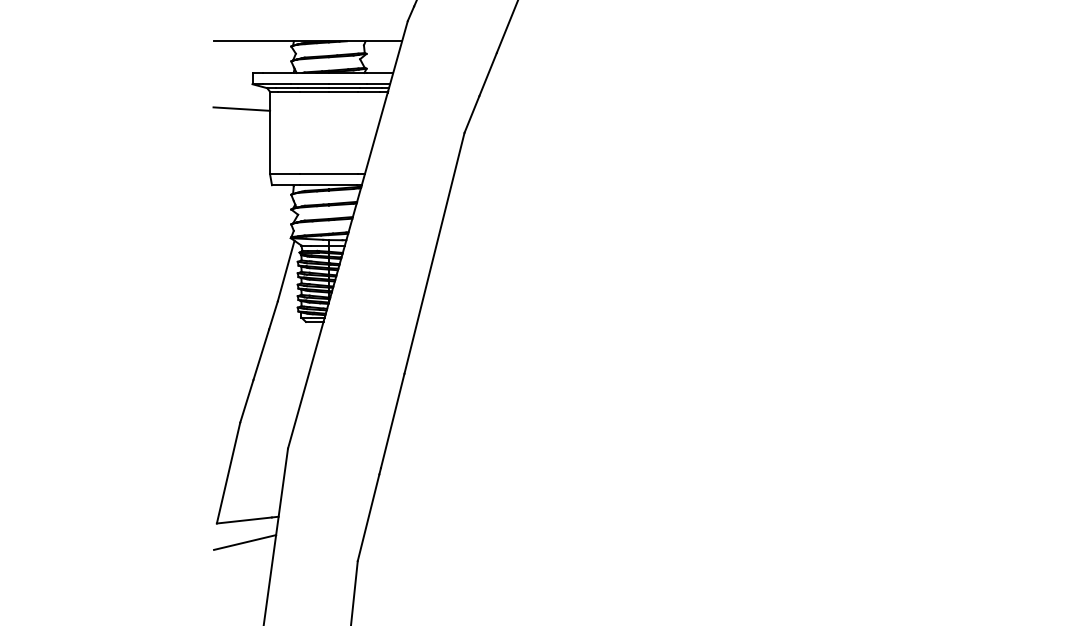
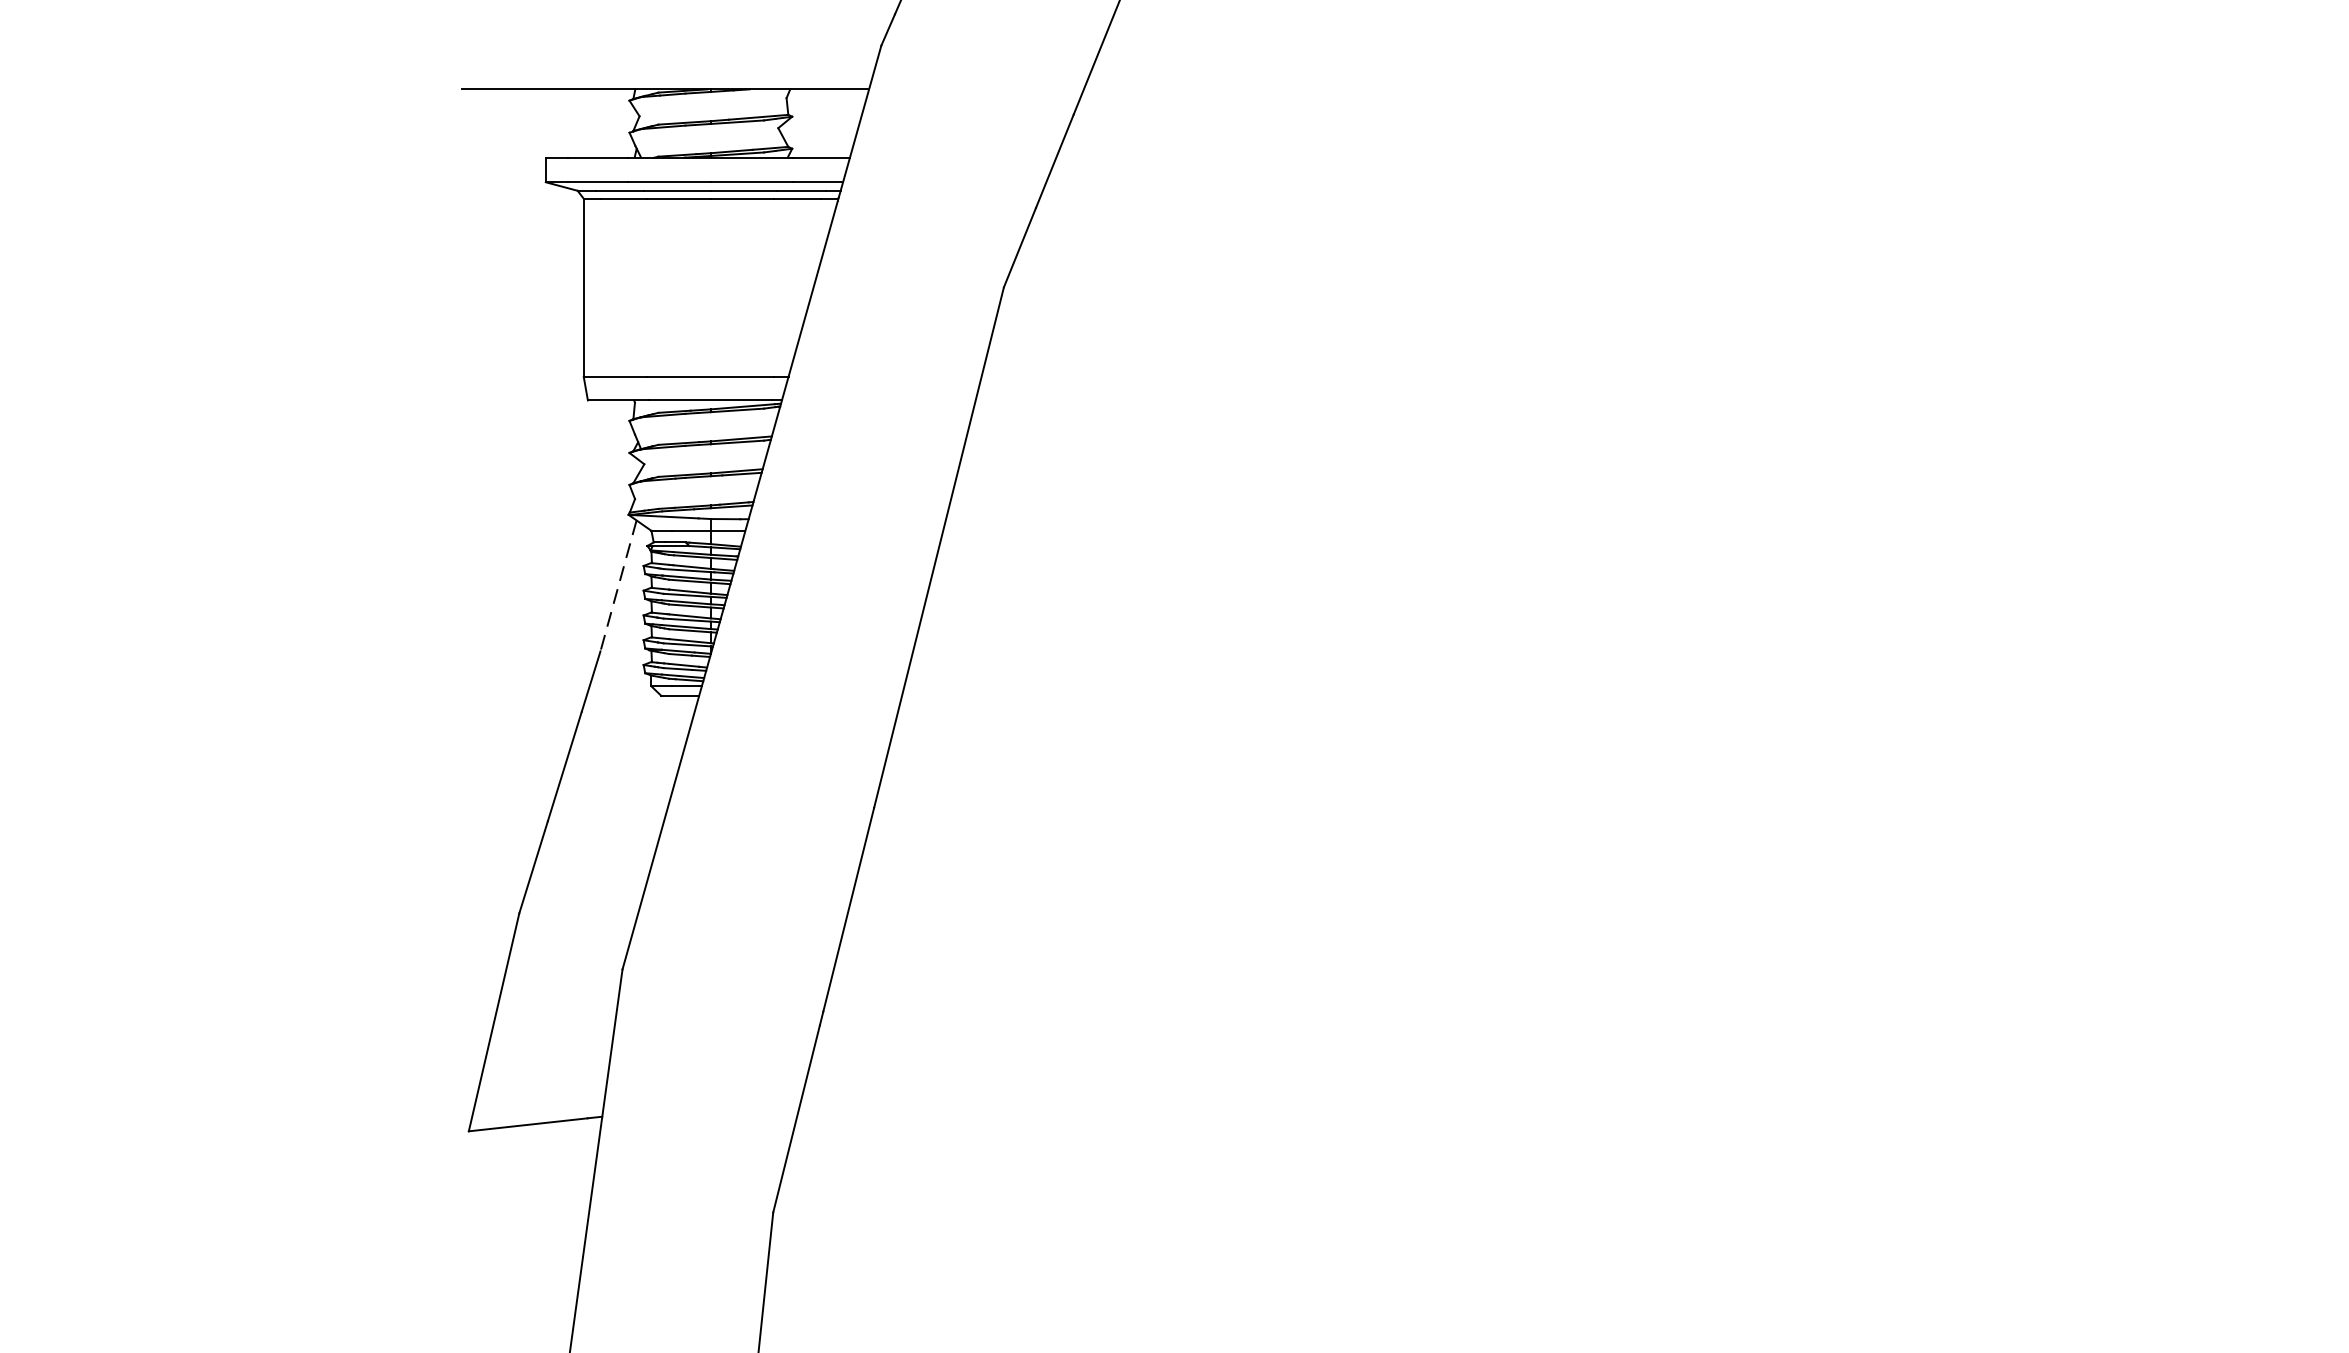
line: (241, 108) -> (521, 234), removed
line: (286, 271) -> (619, 586), solid -> dashed
line: (245, 542) -> (530, 1172), removed

